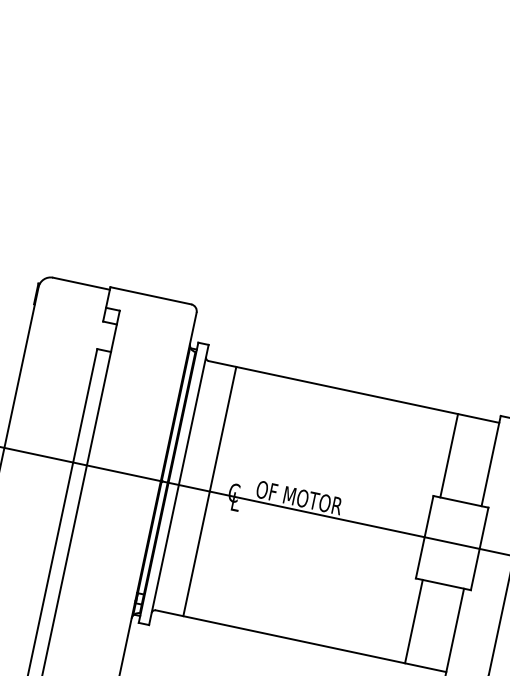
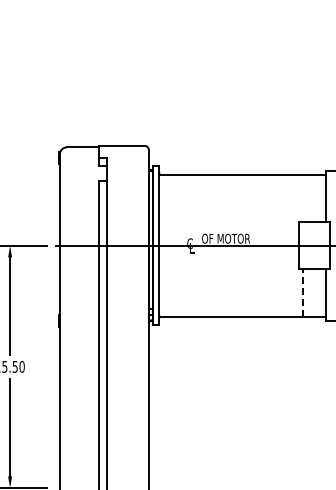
line: (448, 455) -> (302, 198), removed
line: (209, 491) -> (176, 245), removed
line: (413, 620) -> (302, 292), solid -> dashed

